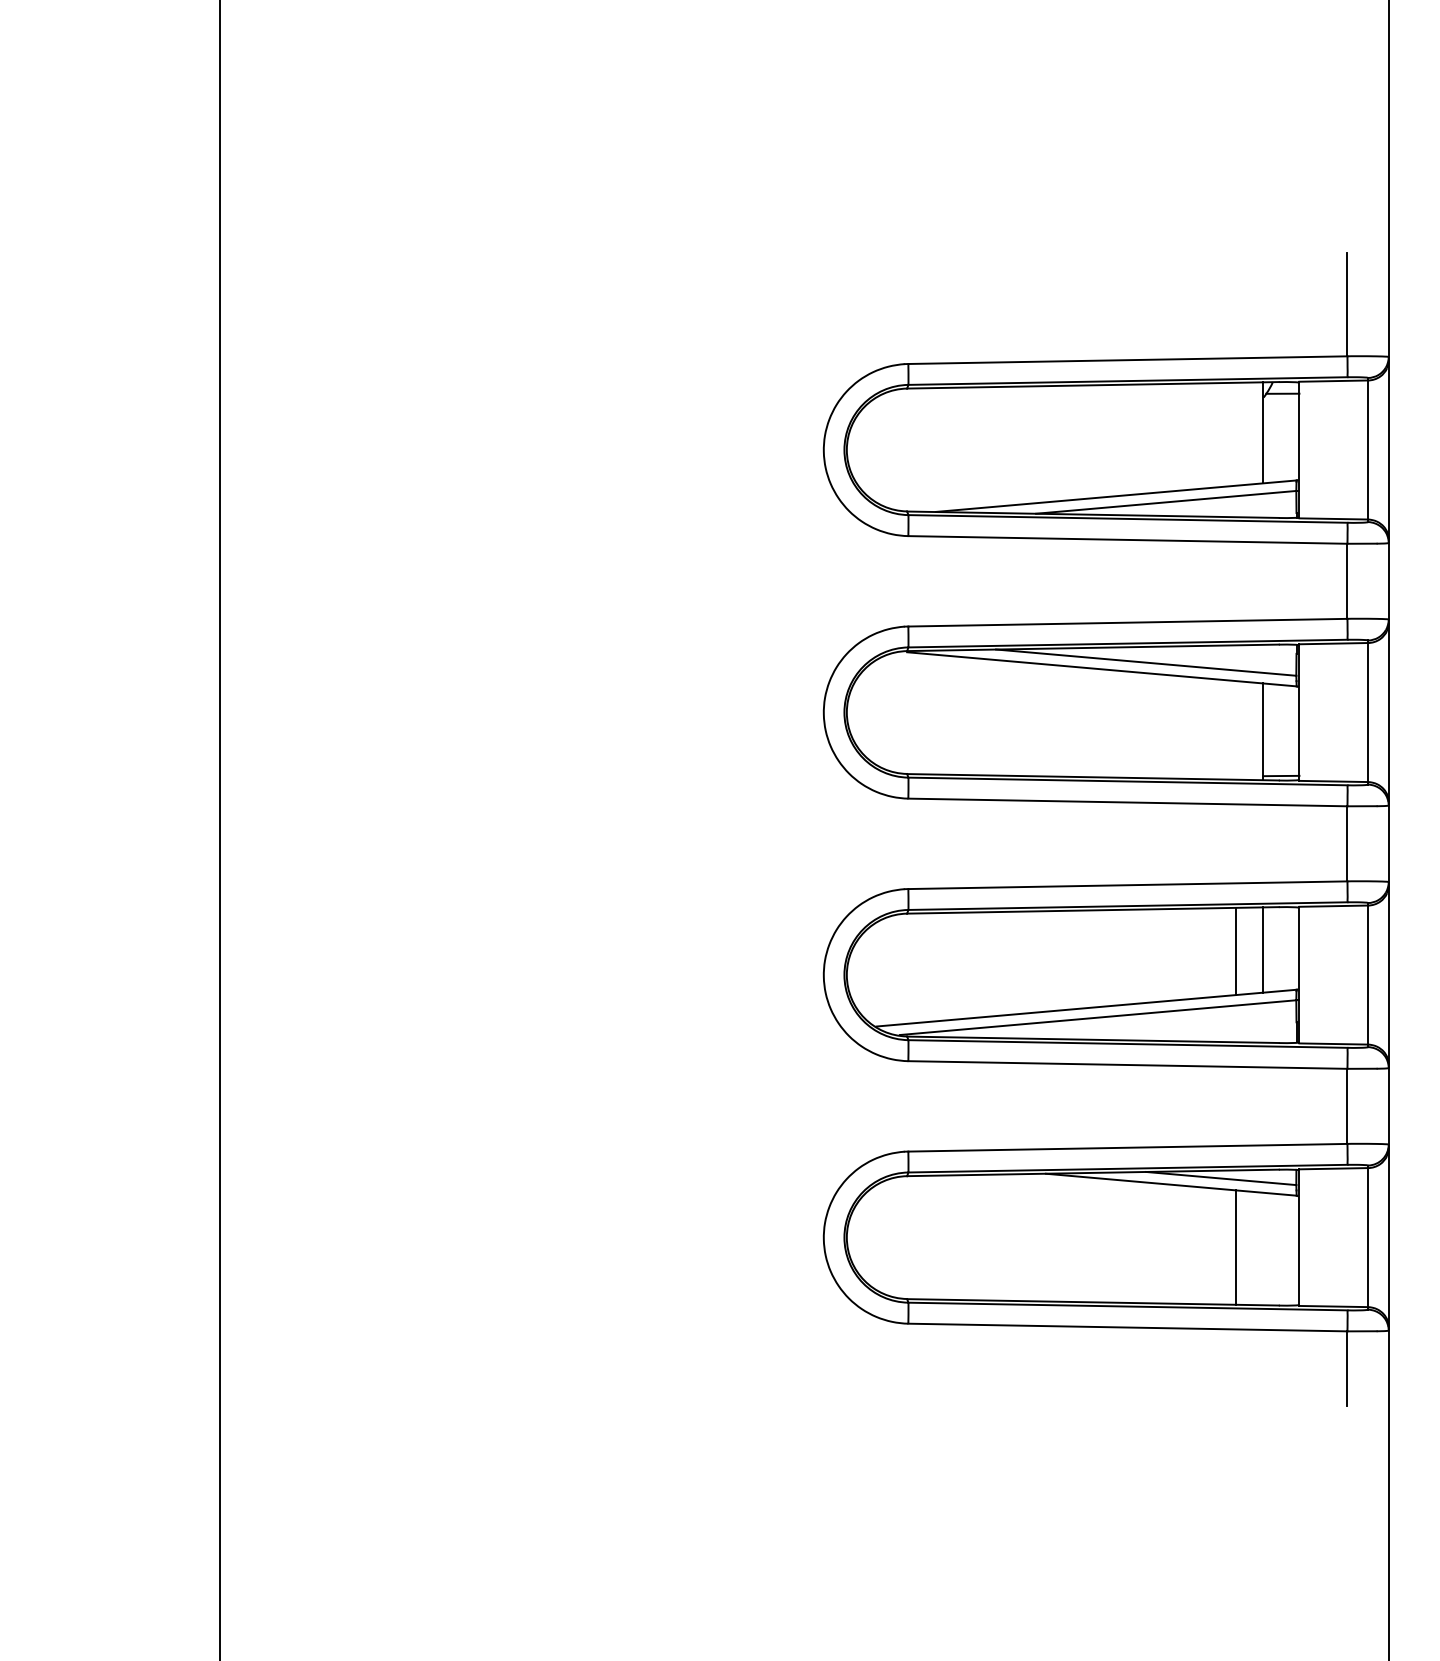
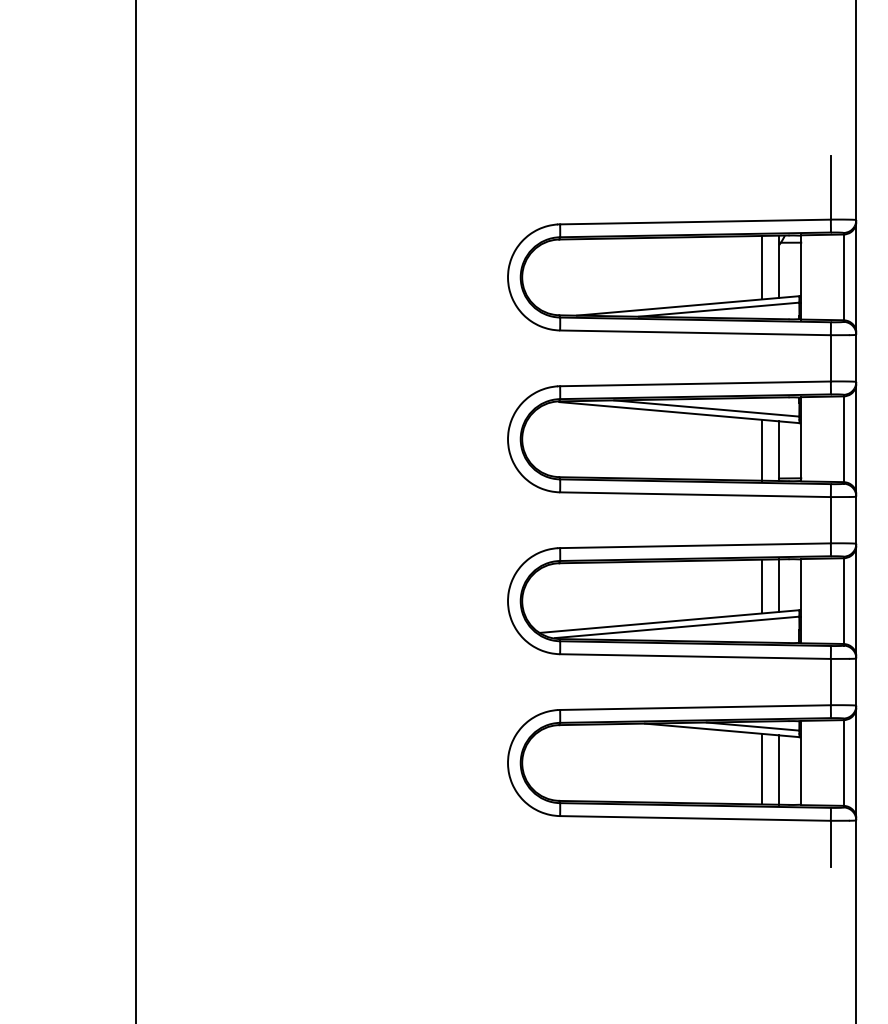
line: (1236, 433) -> (762, 267), added
line: (1236, 729) -> (762, 449), added
line: (1262, 1248) -> (778, 769), added

